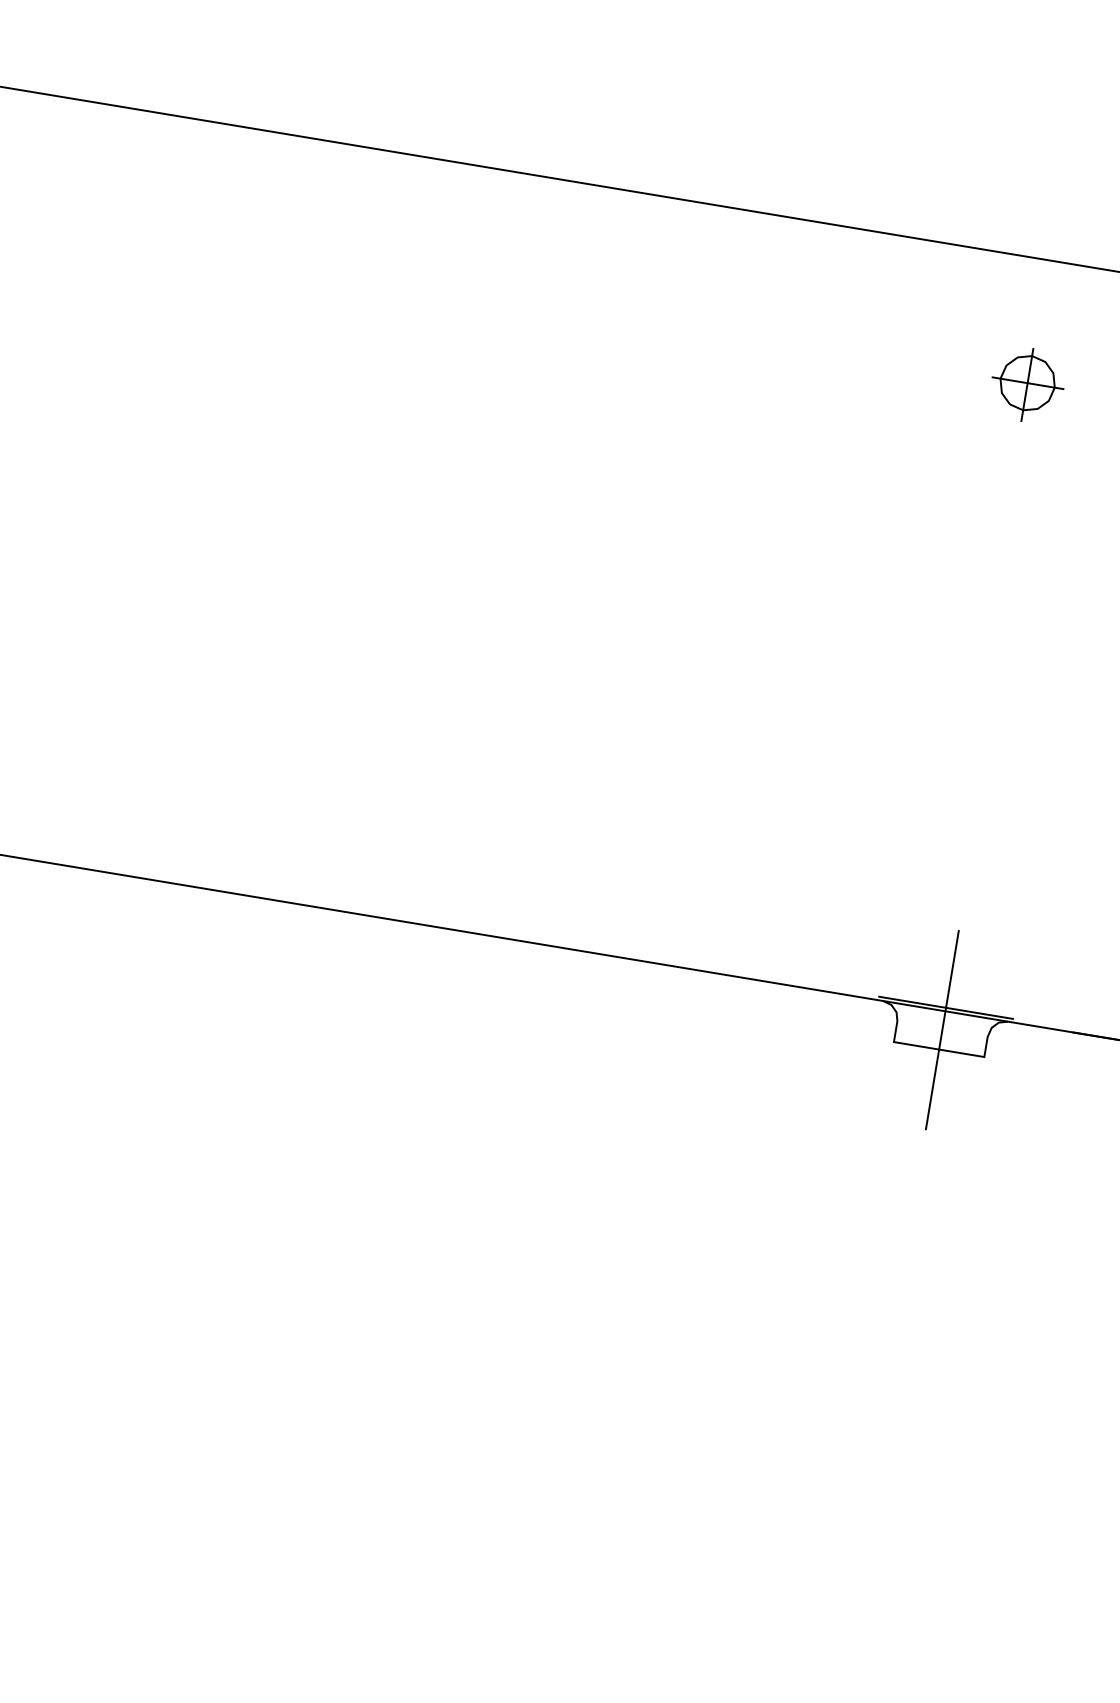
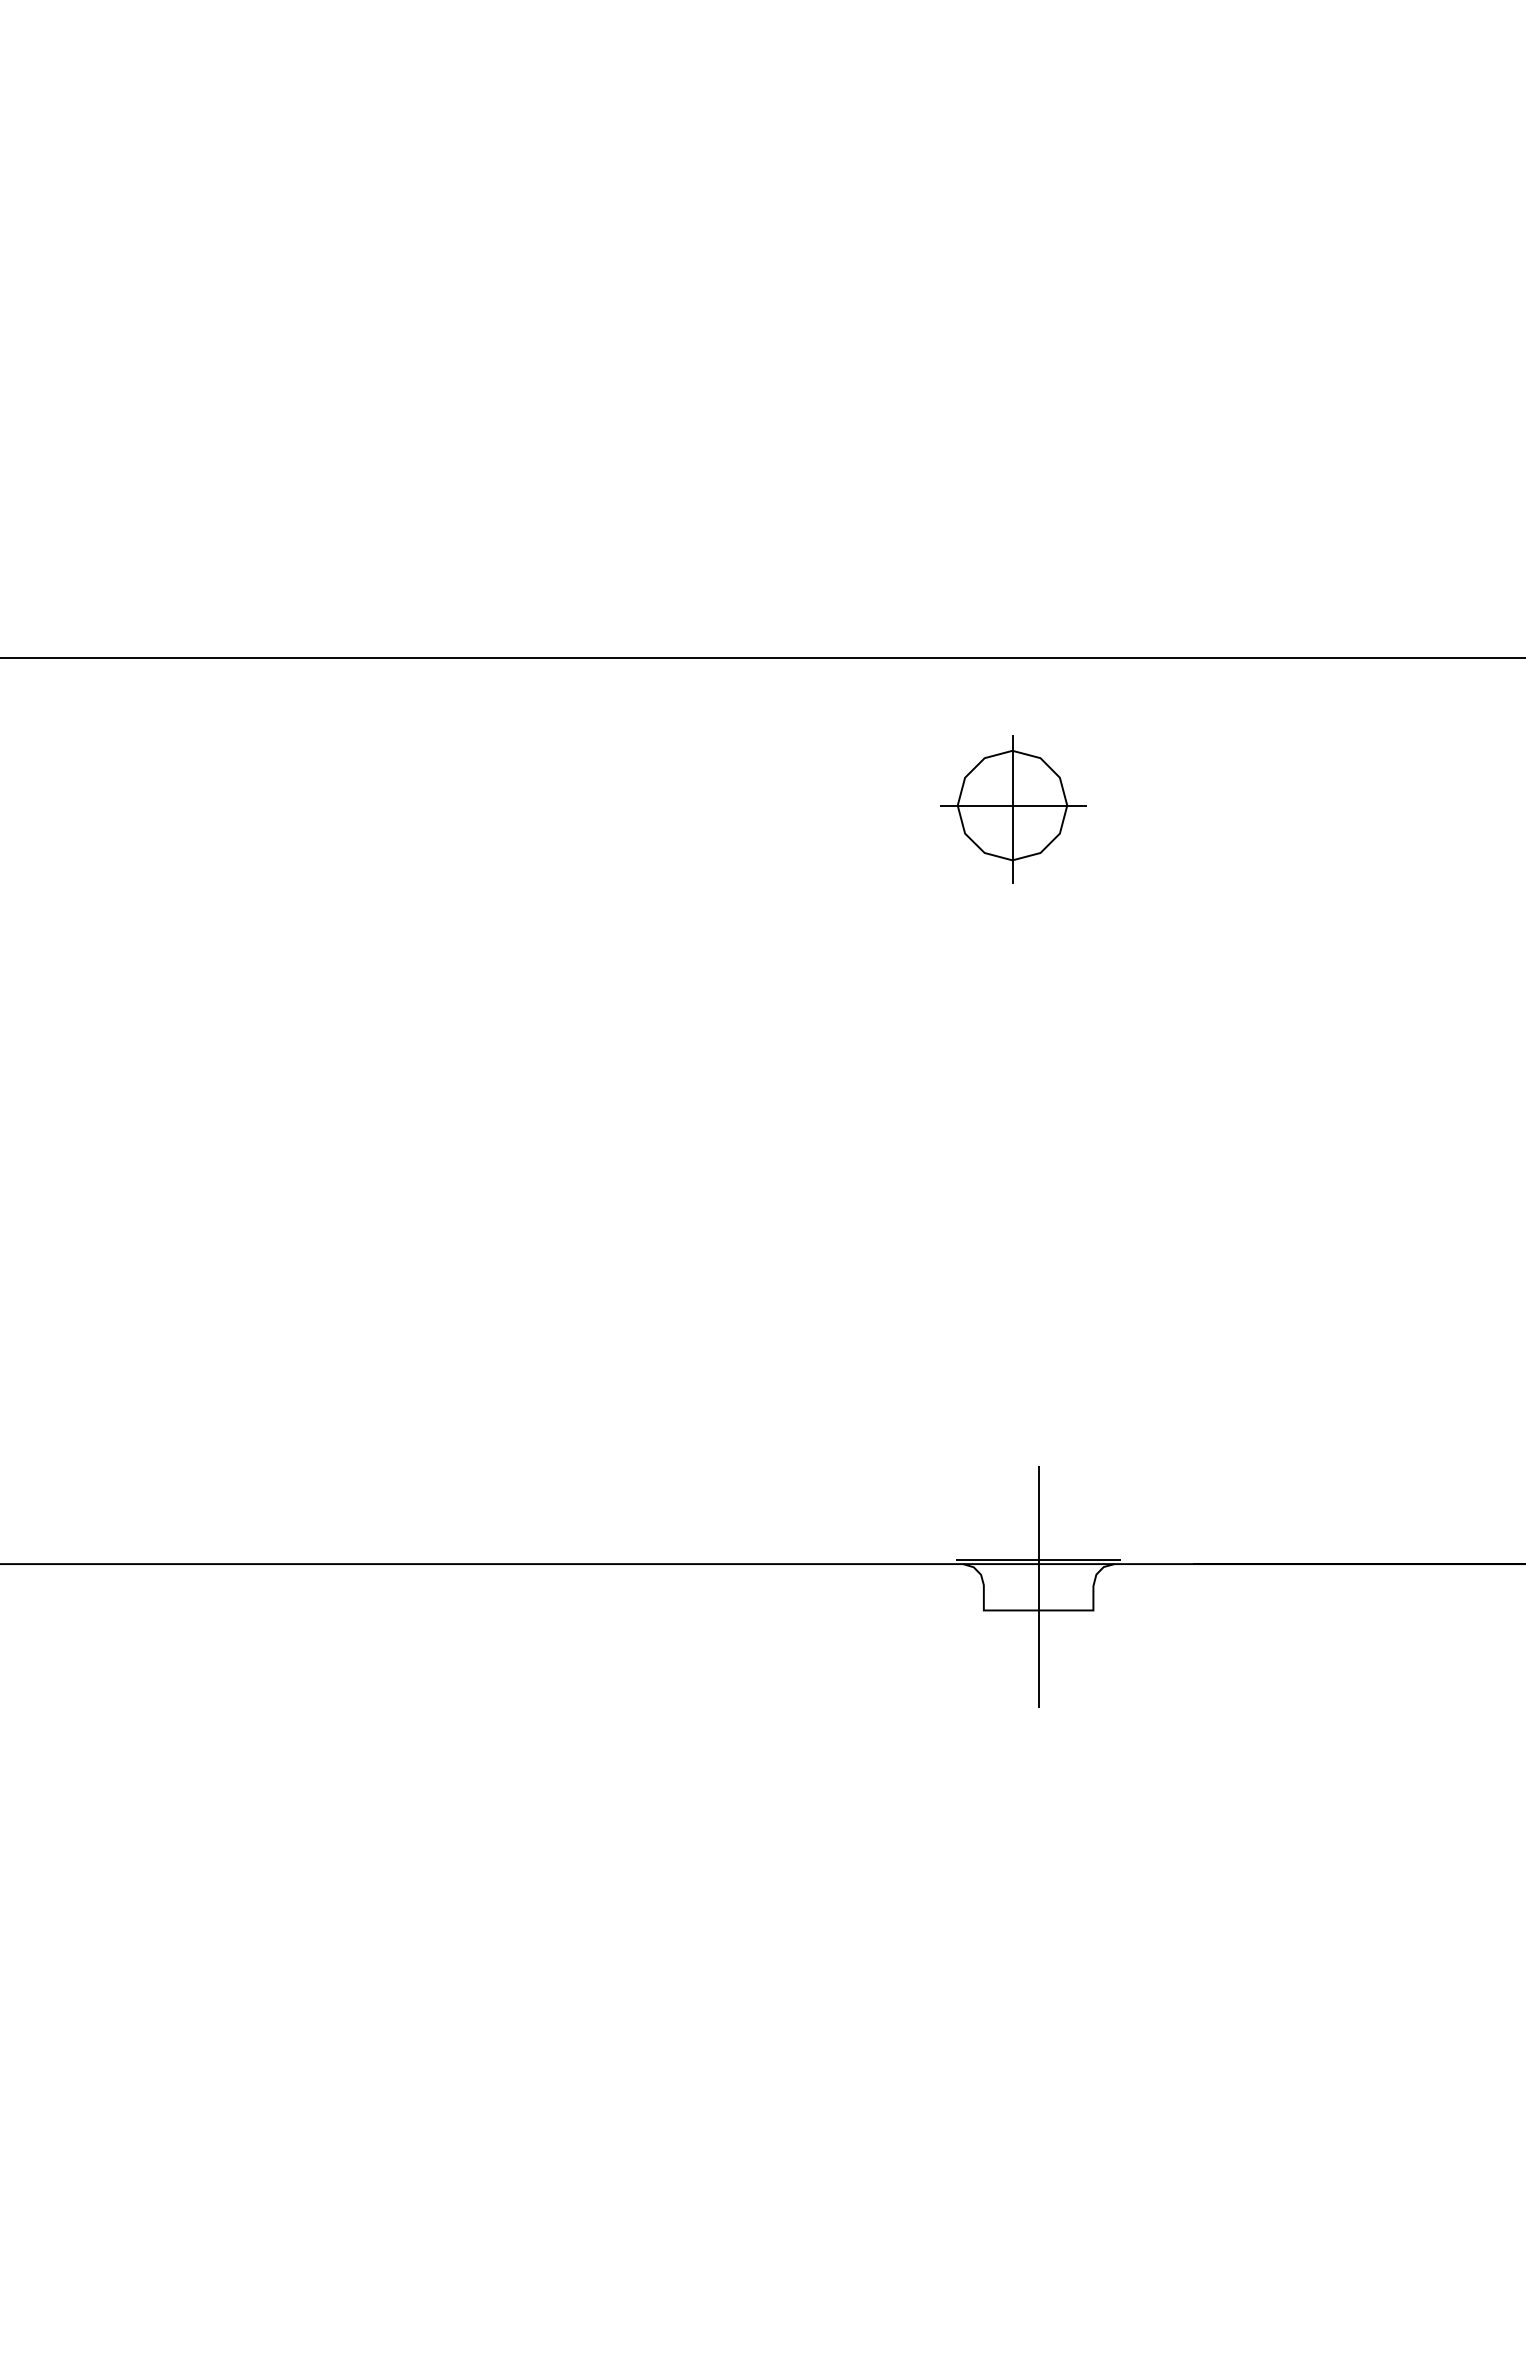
part: (1027, 385) -> (1013, 809), size x1.67

